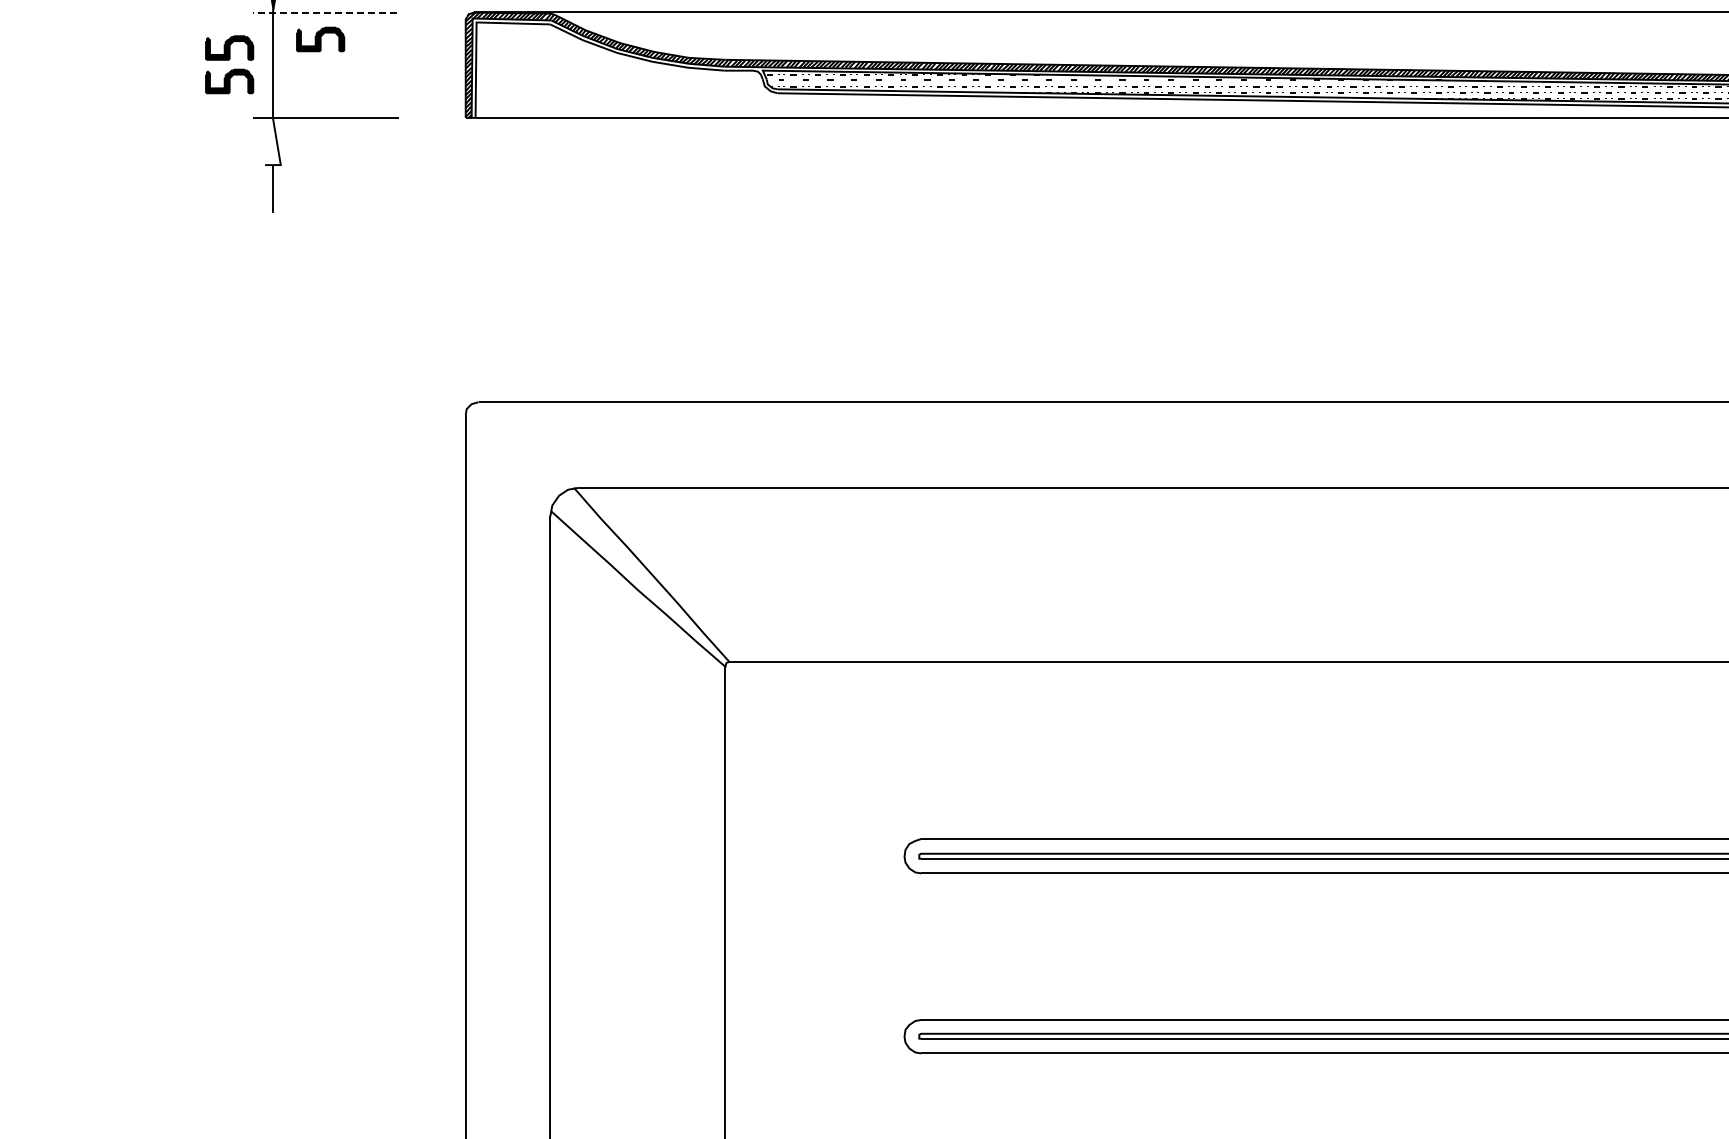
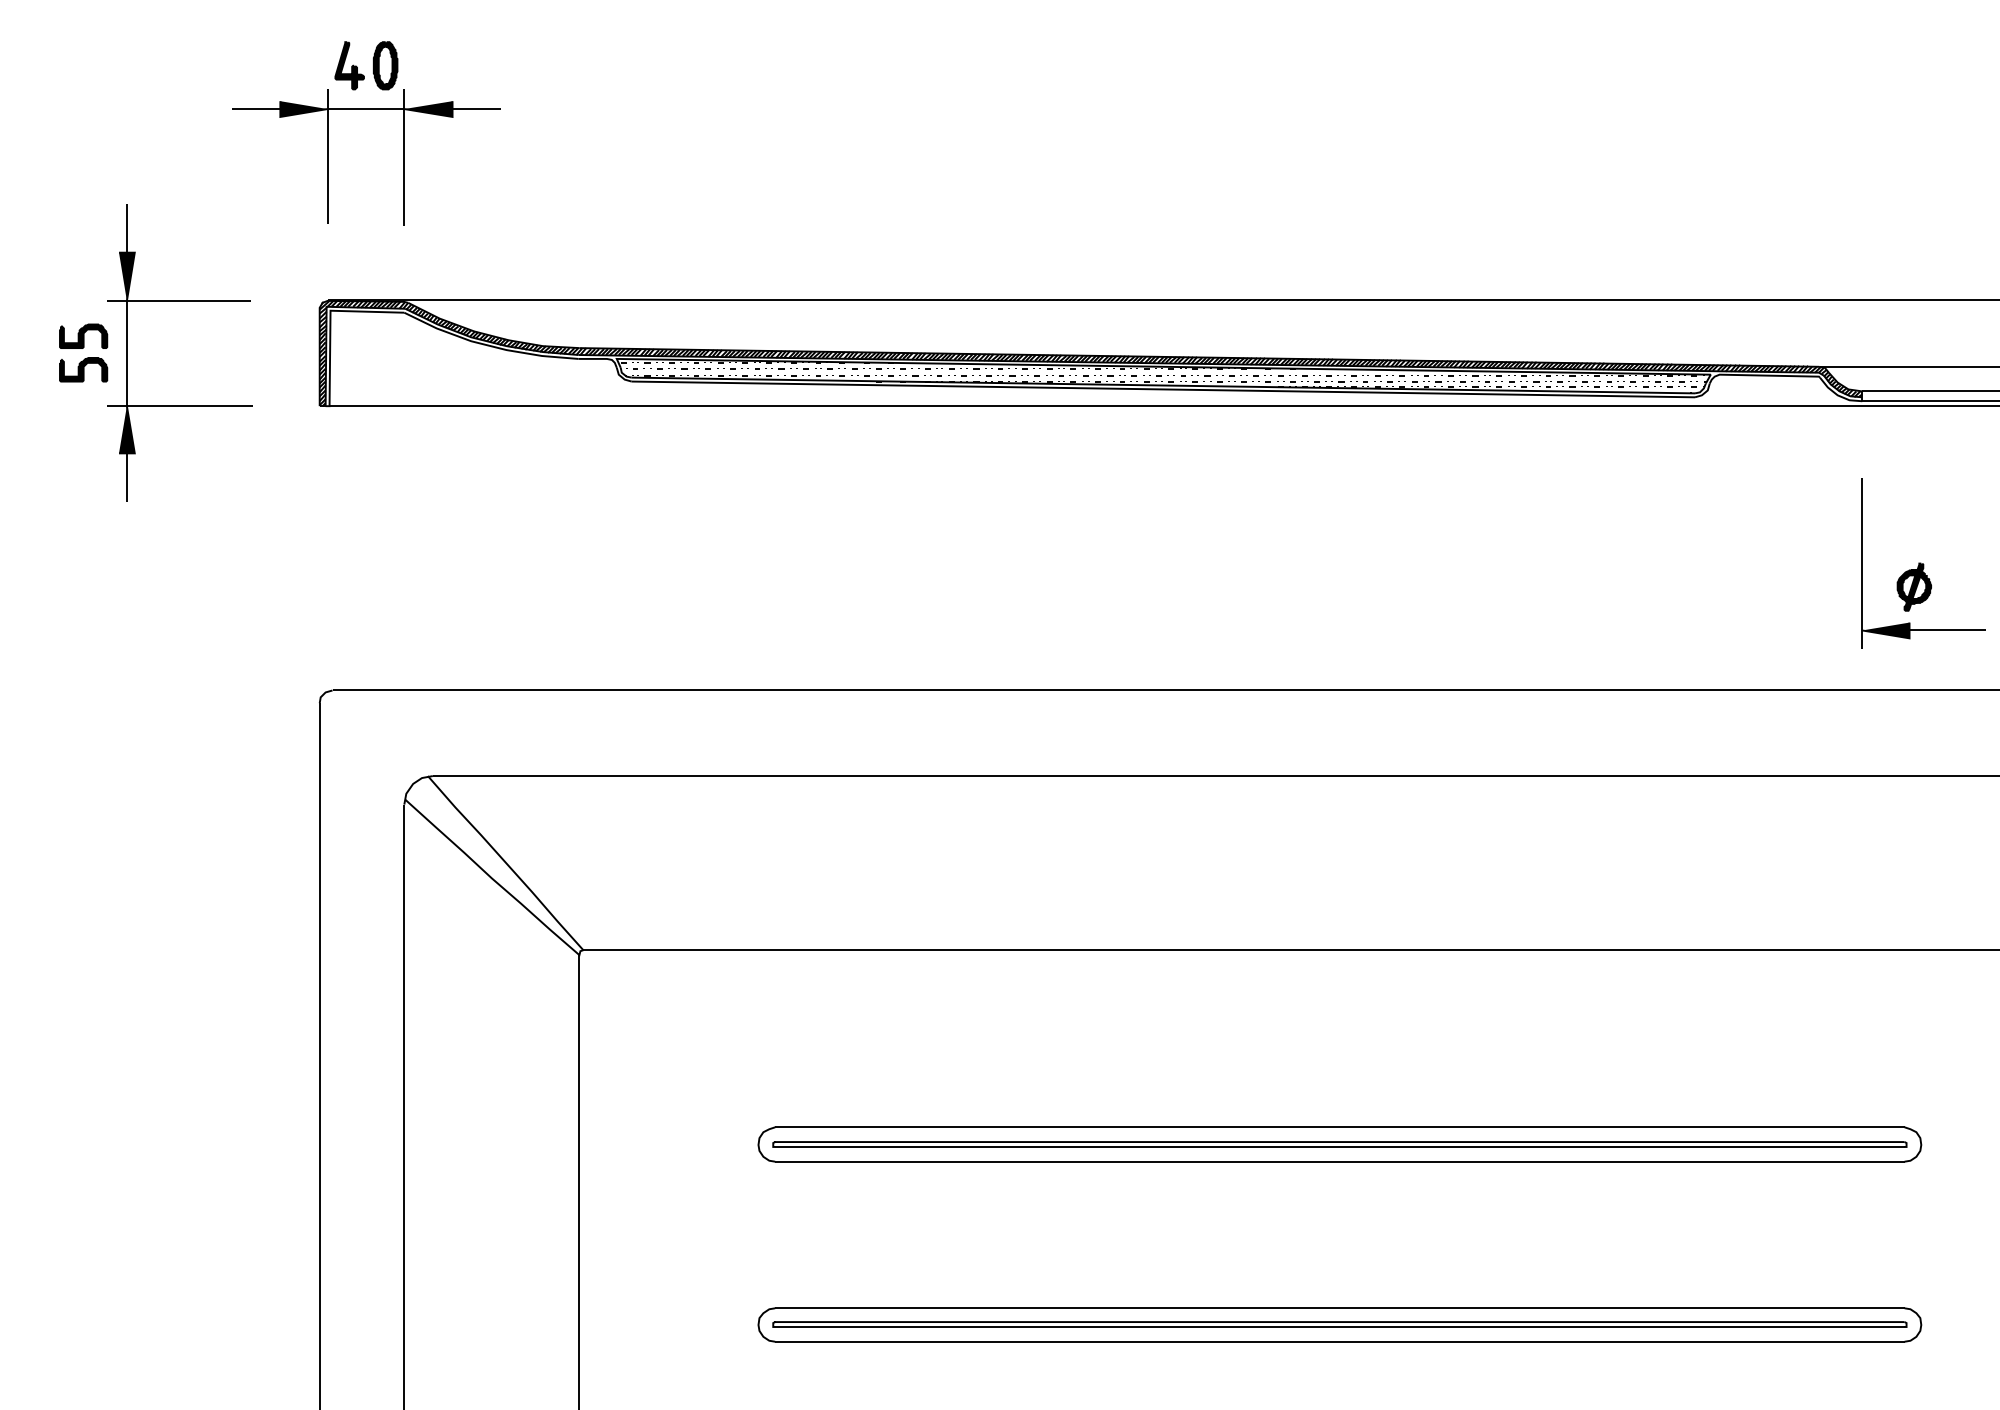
line: (325, 12) -> (179, 300), dashed -> solid
part: (320, 39) -> (174, 327), removed
fill: (272, 141) -> (126, 429), added

